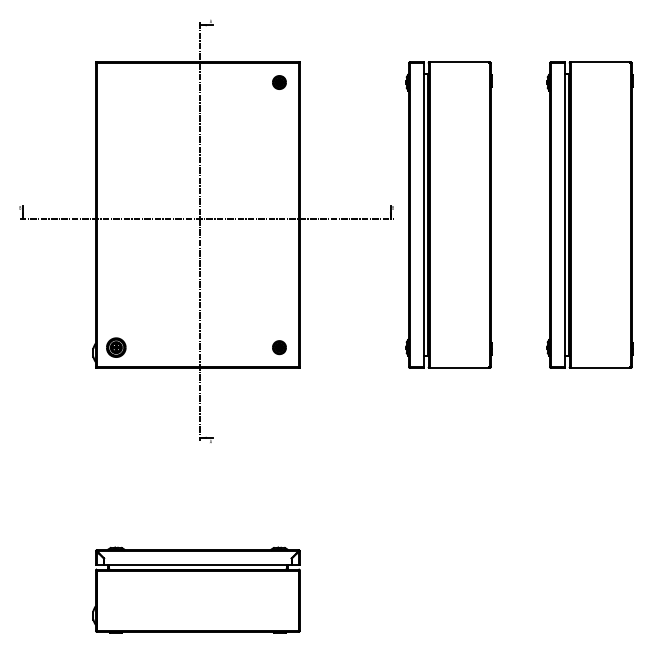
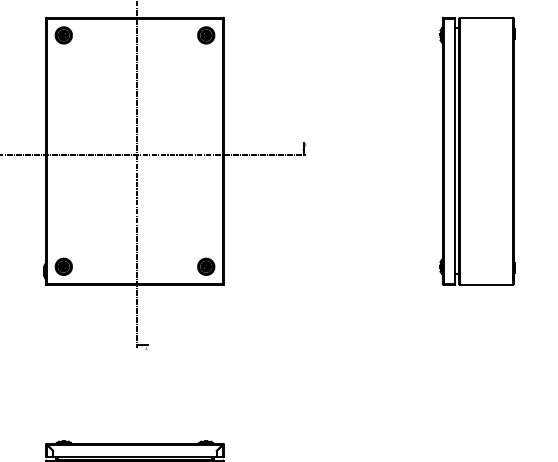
part: (116, 82) -> (64, 35), added
part: (279, 82) -> (206, 35), size x1.43
part: (448, 214) -> (353, 150), removed
part: (279, 347) -> (206, 266), size x1.43

